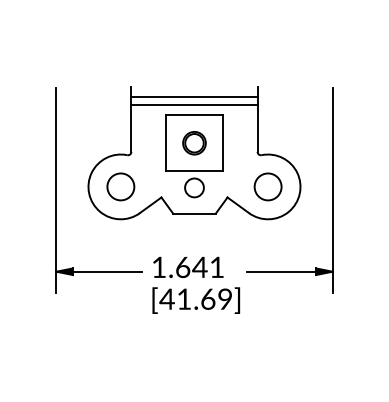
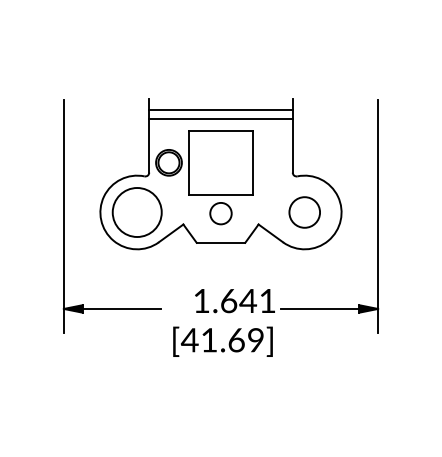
part: (194, 142) -> (168, 162), moved
circle: (120, 186) -> (136, 212), size x1.6
text: (187, 267) -> (234, 301), moved

